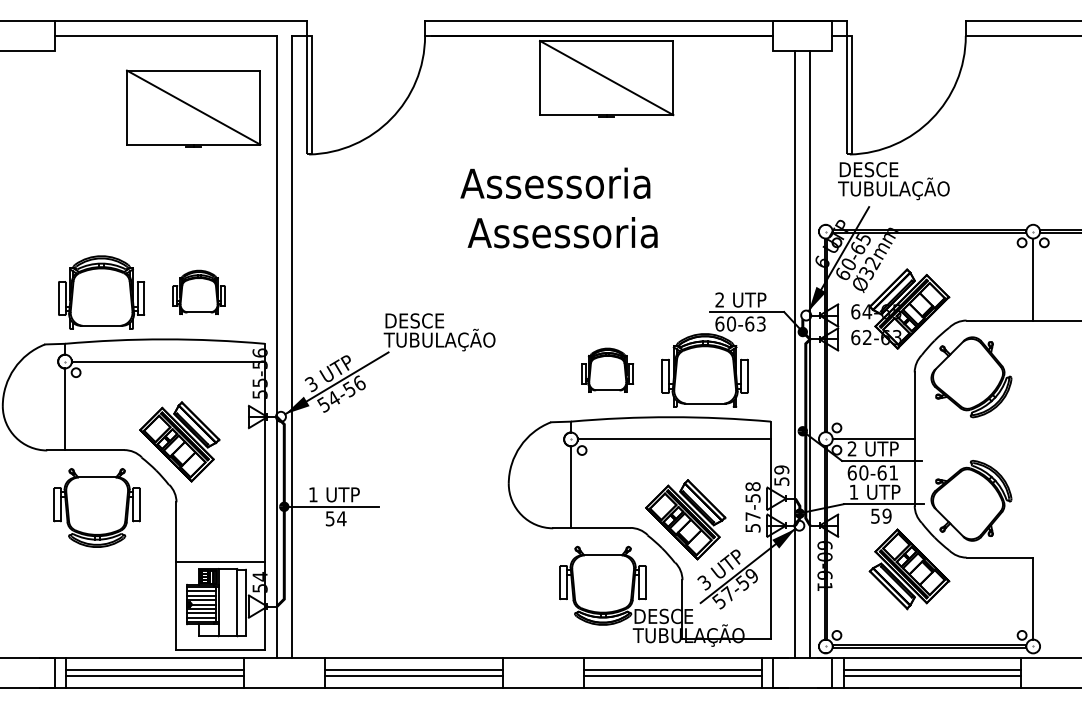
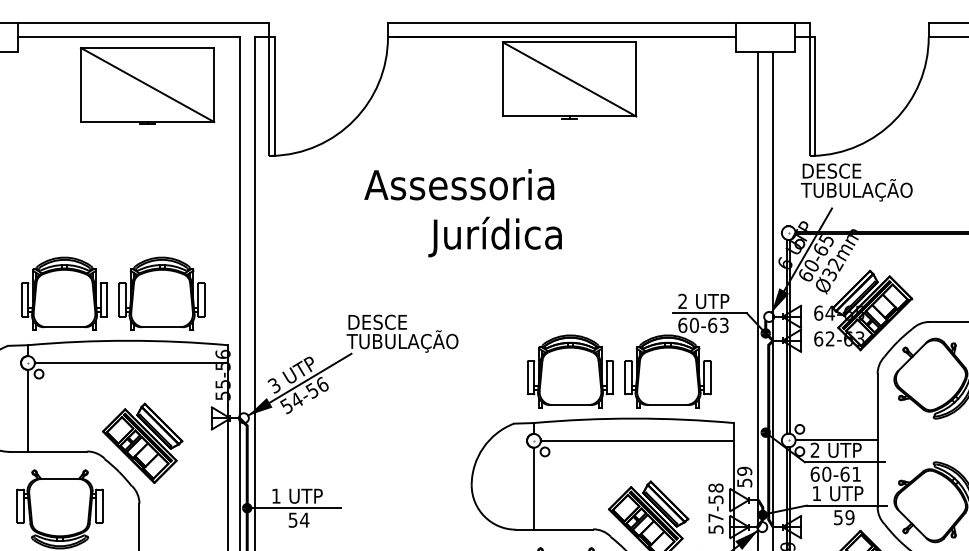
part: (193, 108) -> (147, 85), moved
text: (555, 182) -> (459, 183), moved
text: (561, 235) -> (524, 236), Assessoria -> Jurídica
part: (198, 292) -> (161, 293), size x1.67
part: (607, 370) -> (570, 371), size x1.67

